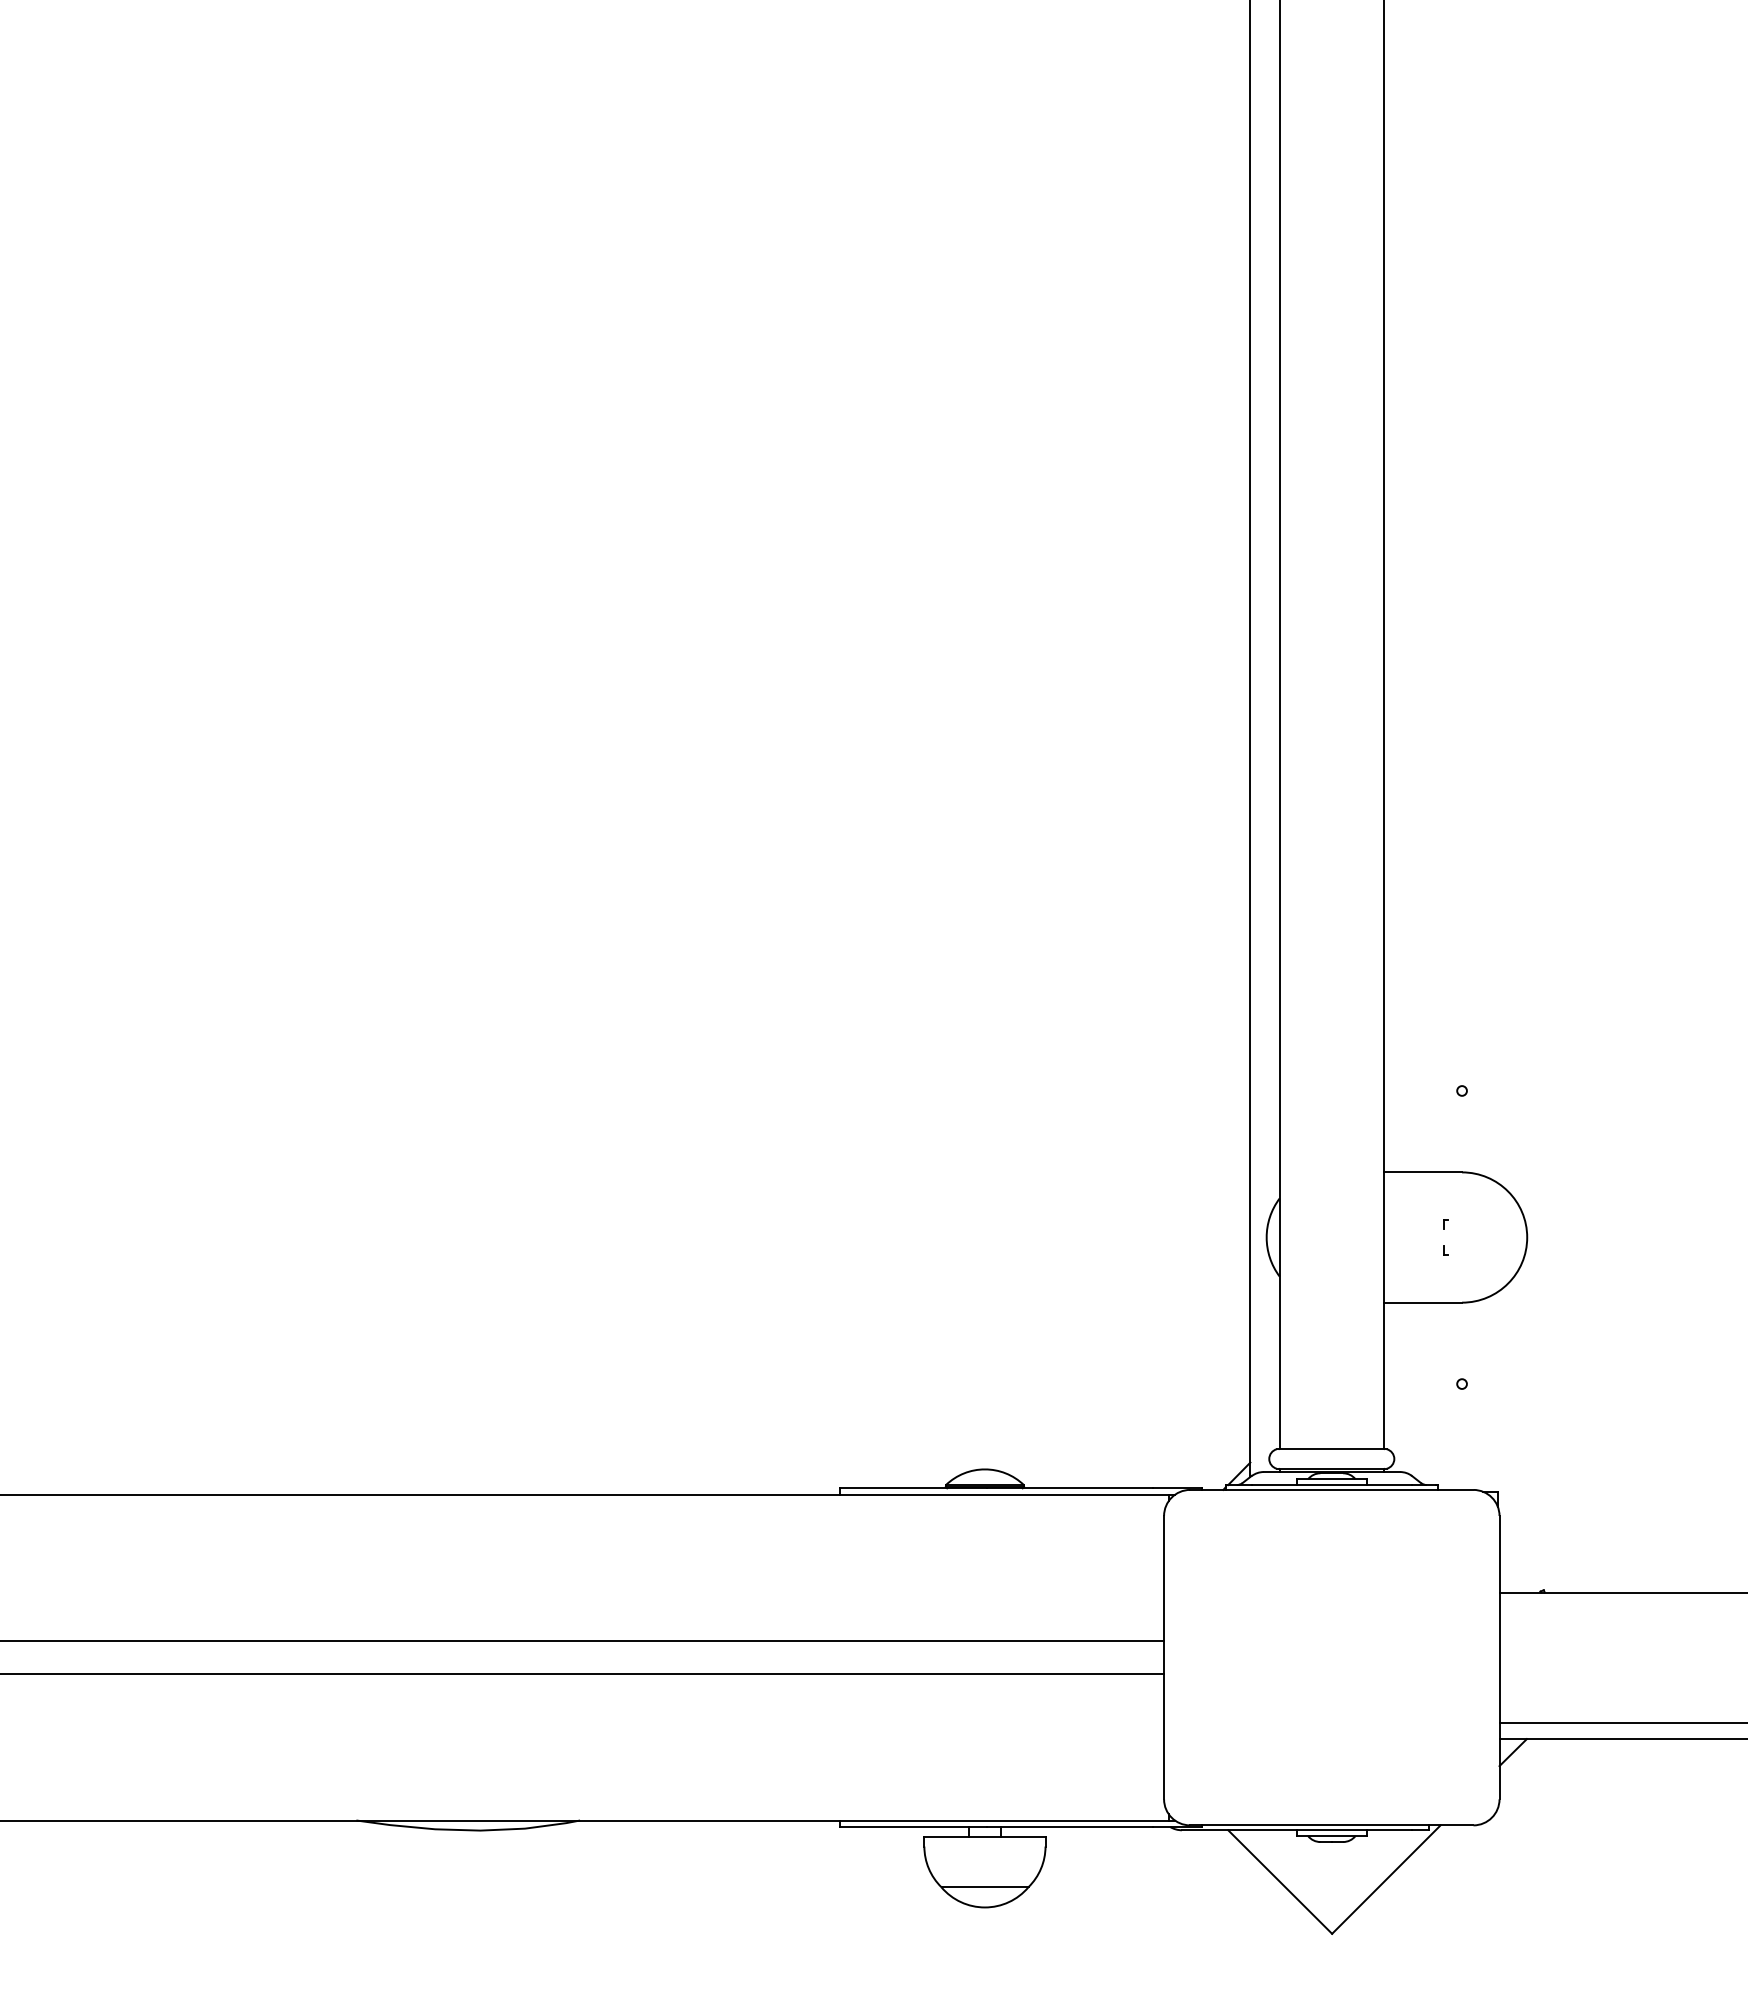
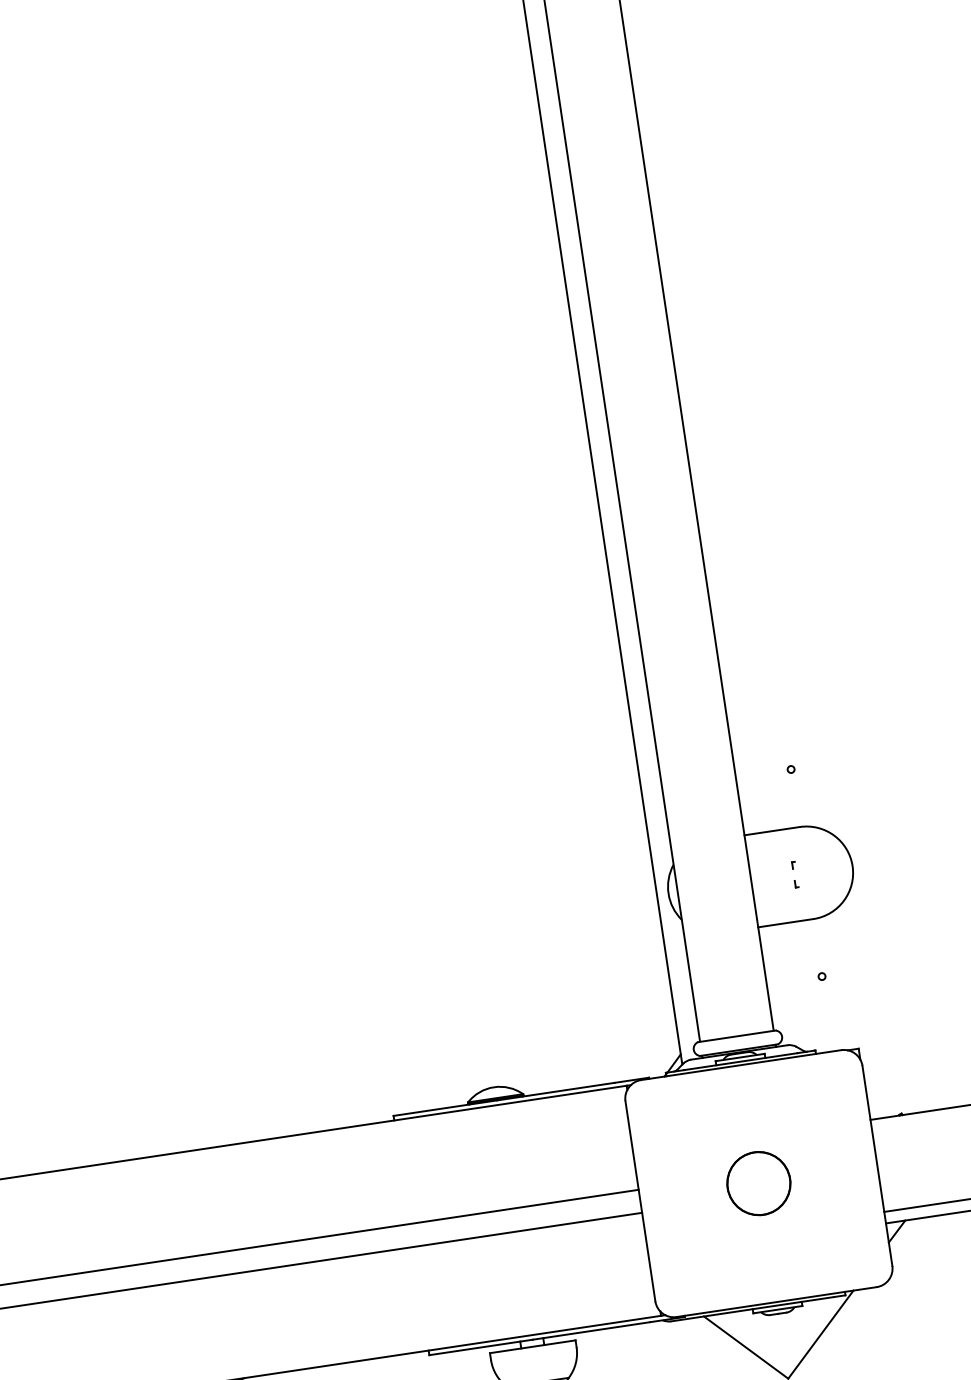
circle: (1331, 1657) -> (758, 1183), added

